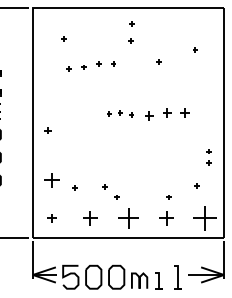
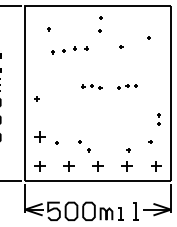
part: (166, 113) -> (127, 86), size x0.62
part: (51, 218) -> (39, 166), size x1.67
part: (128, 218) -> (98, 166), size x0.71
part: (204, 218) -> (156, 166), size x0.62

